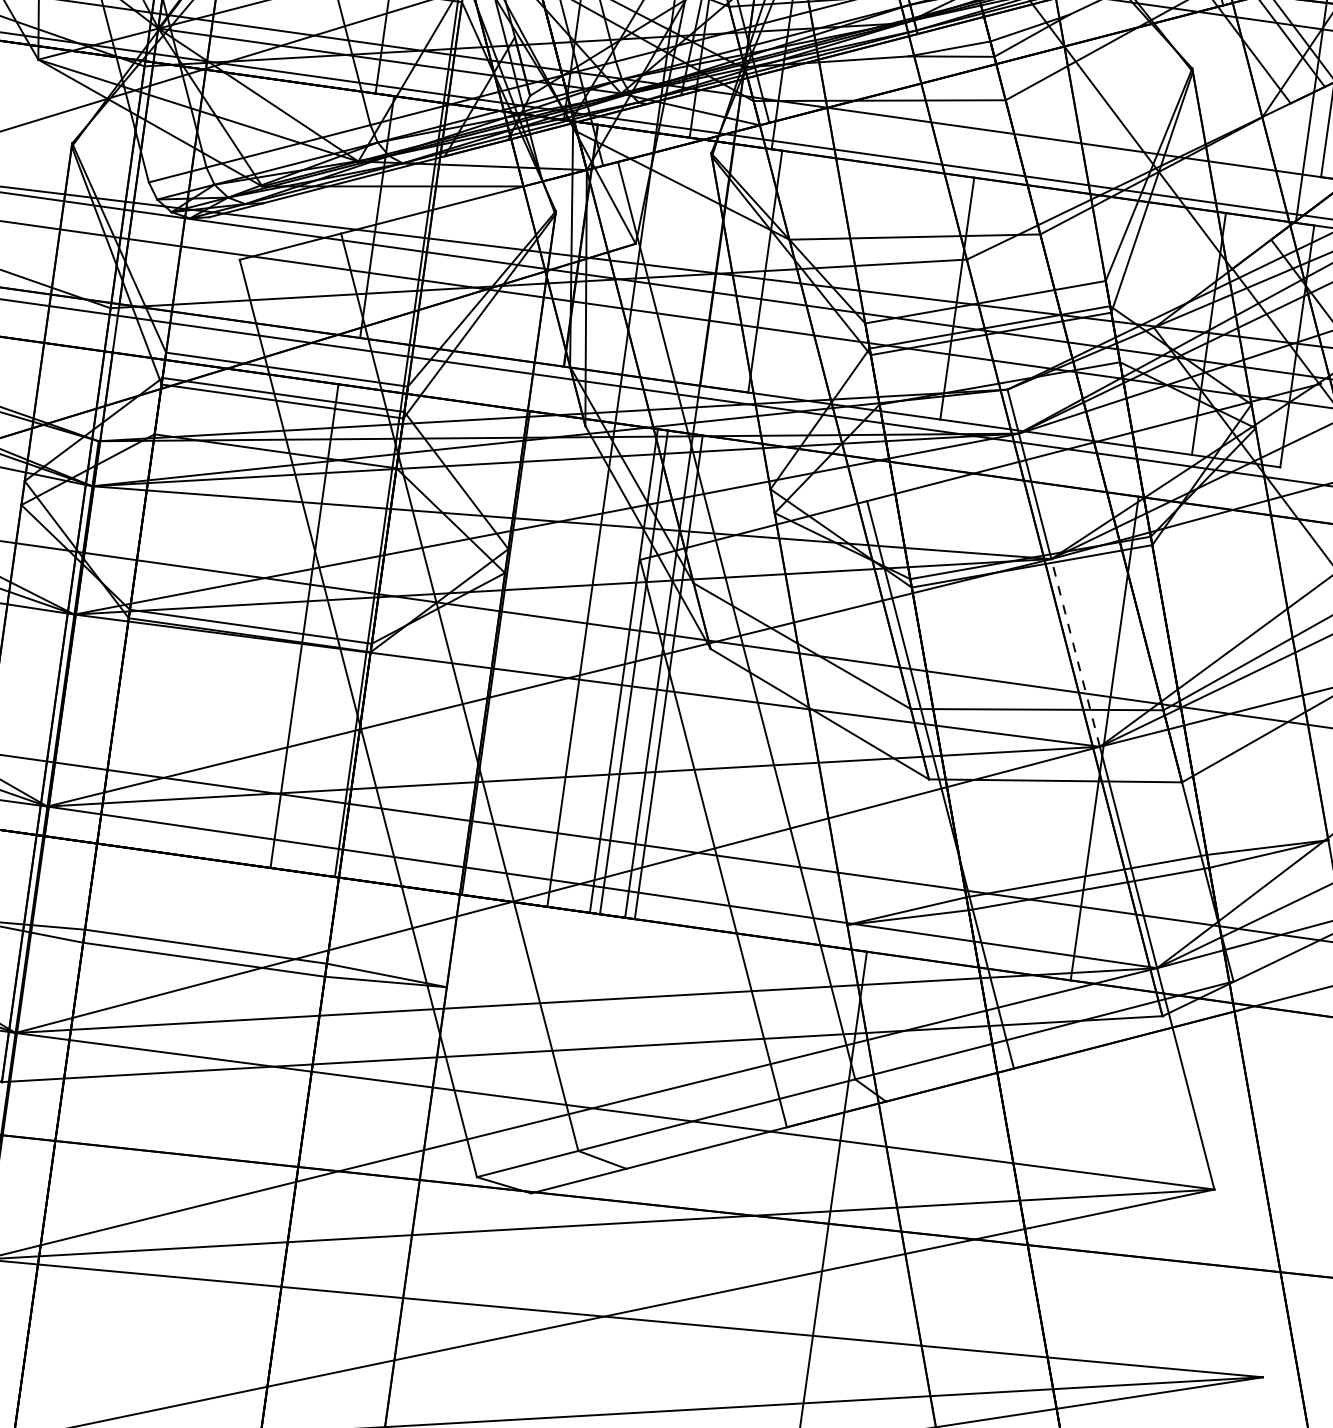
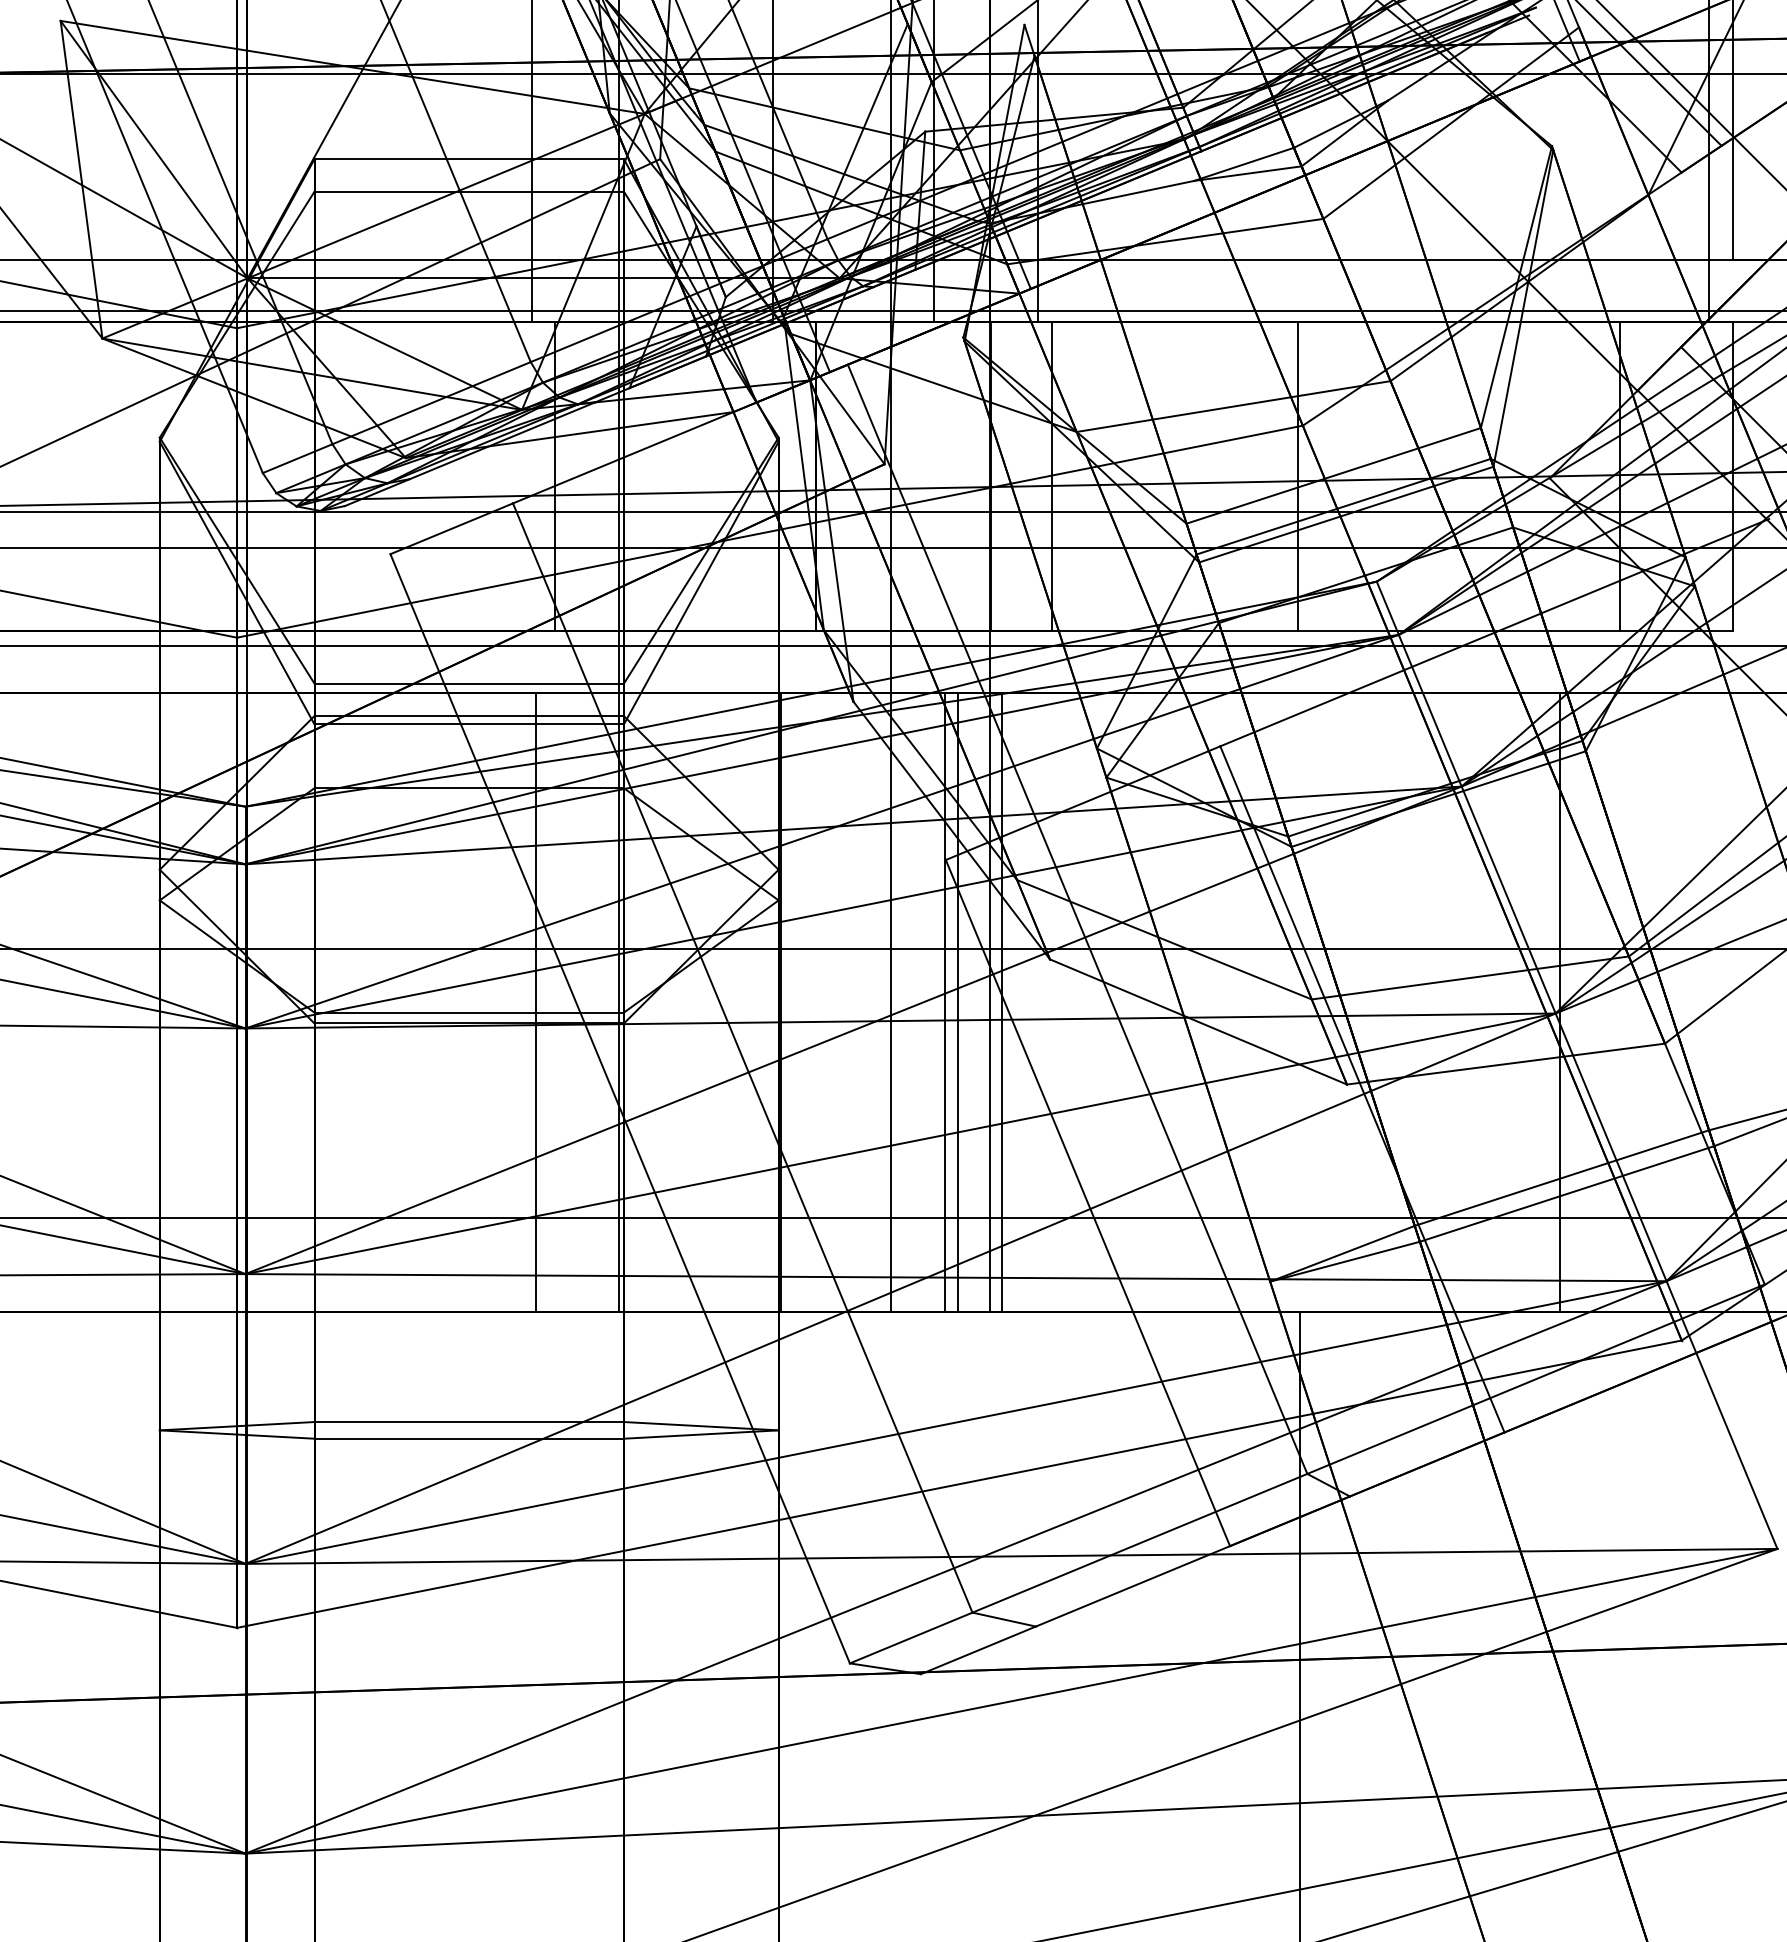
line: (1075, 653) -> (1508, 900), dashed -> solid

